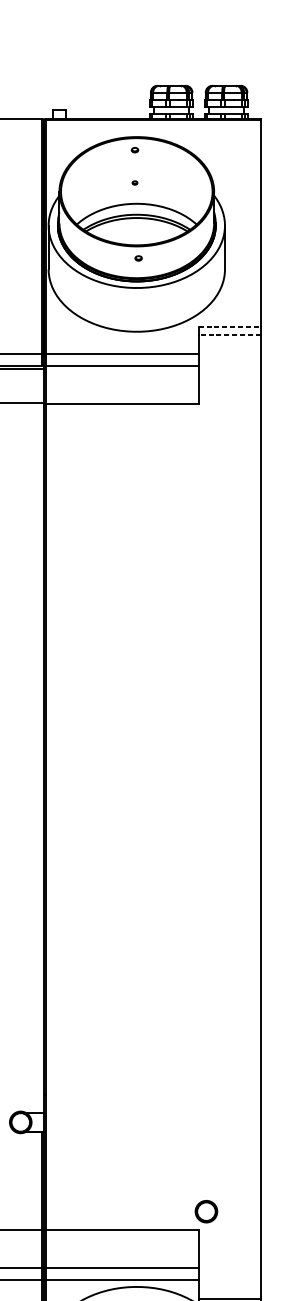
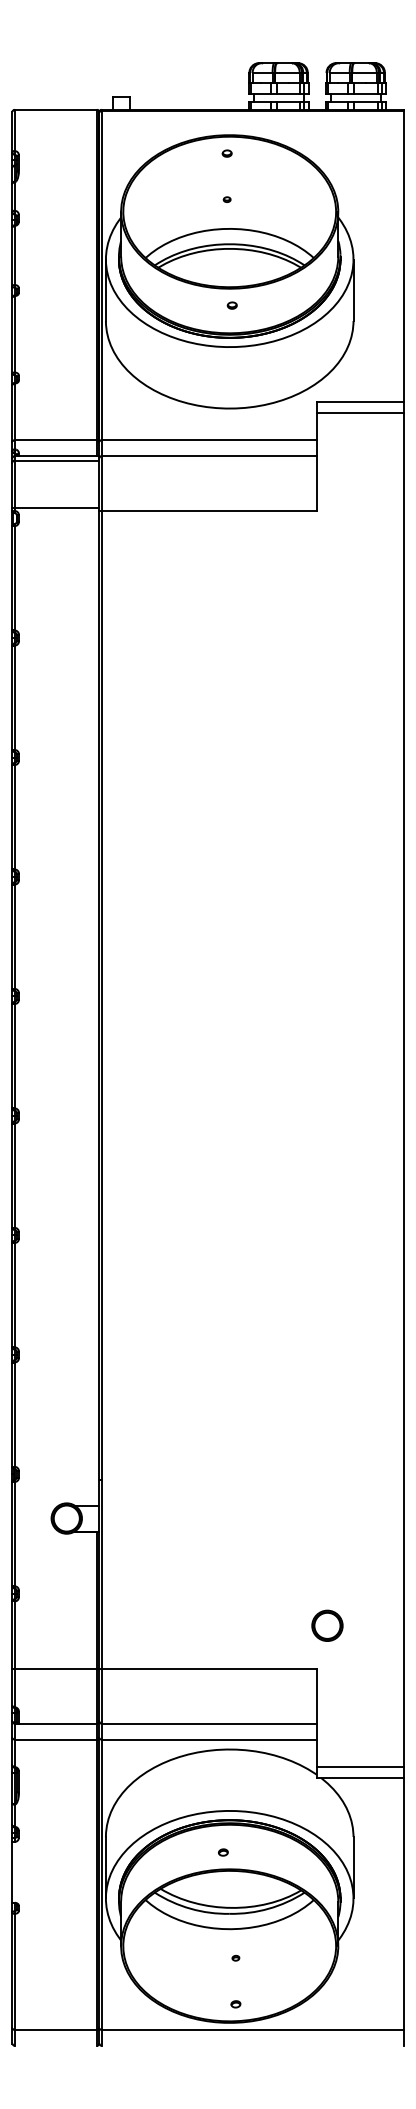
line: (229, 326) -> (360, 401), dashed -> solid
line: (229, 334) -> (359, 412), dashed -> solid
part: (206, 1211) -> (327, 1625), moved

